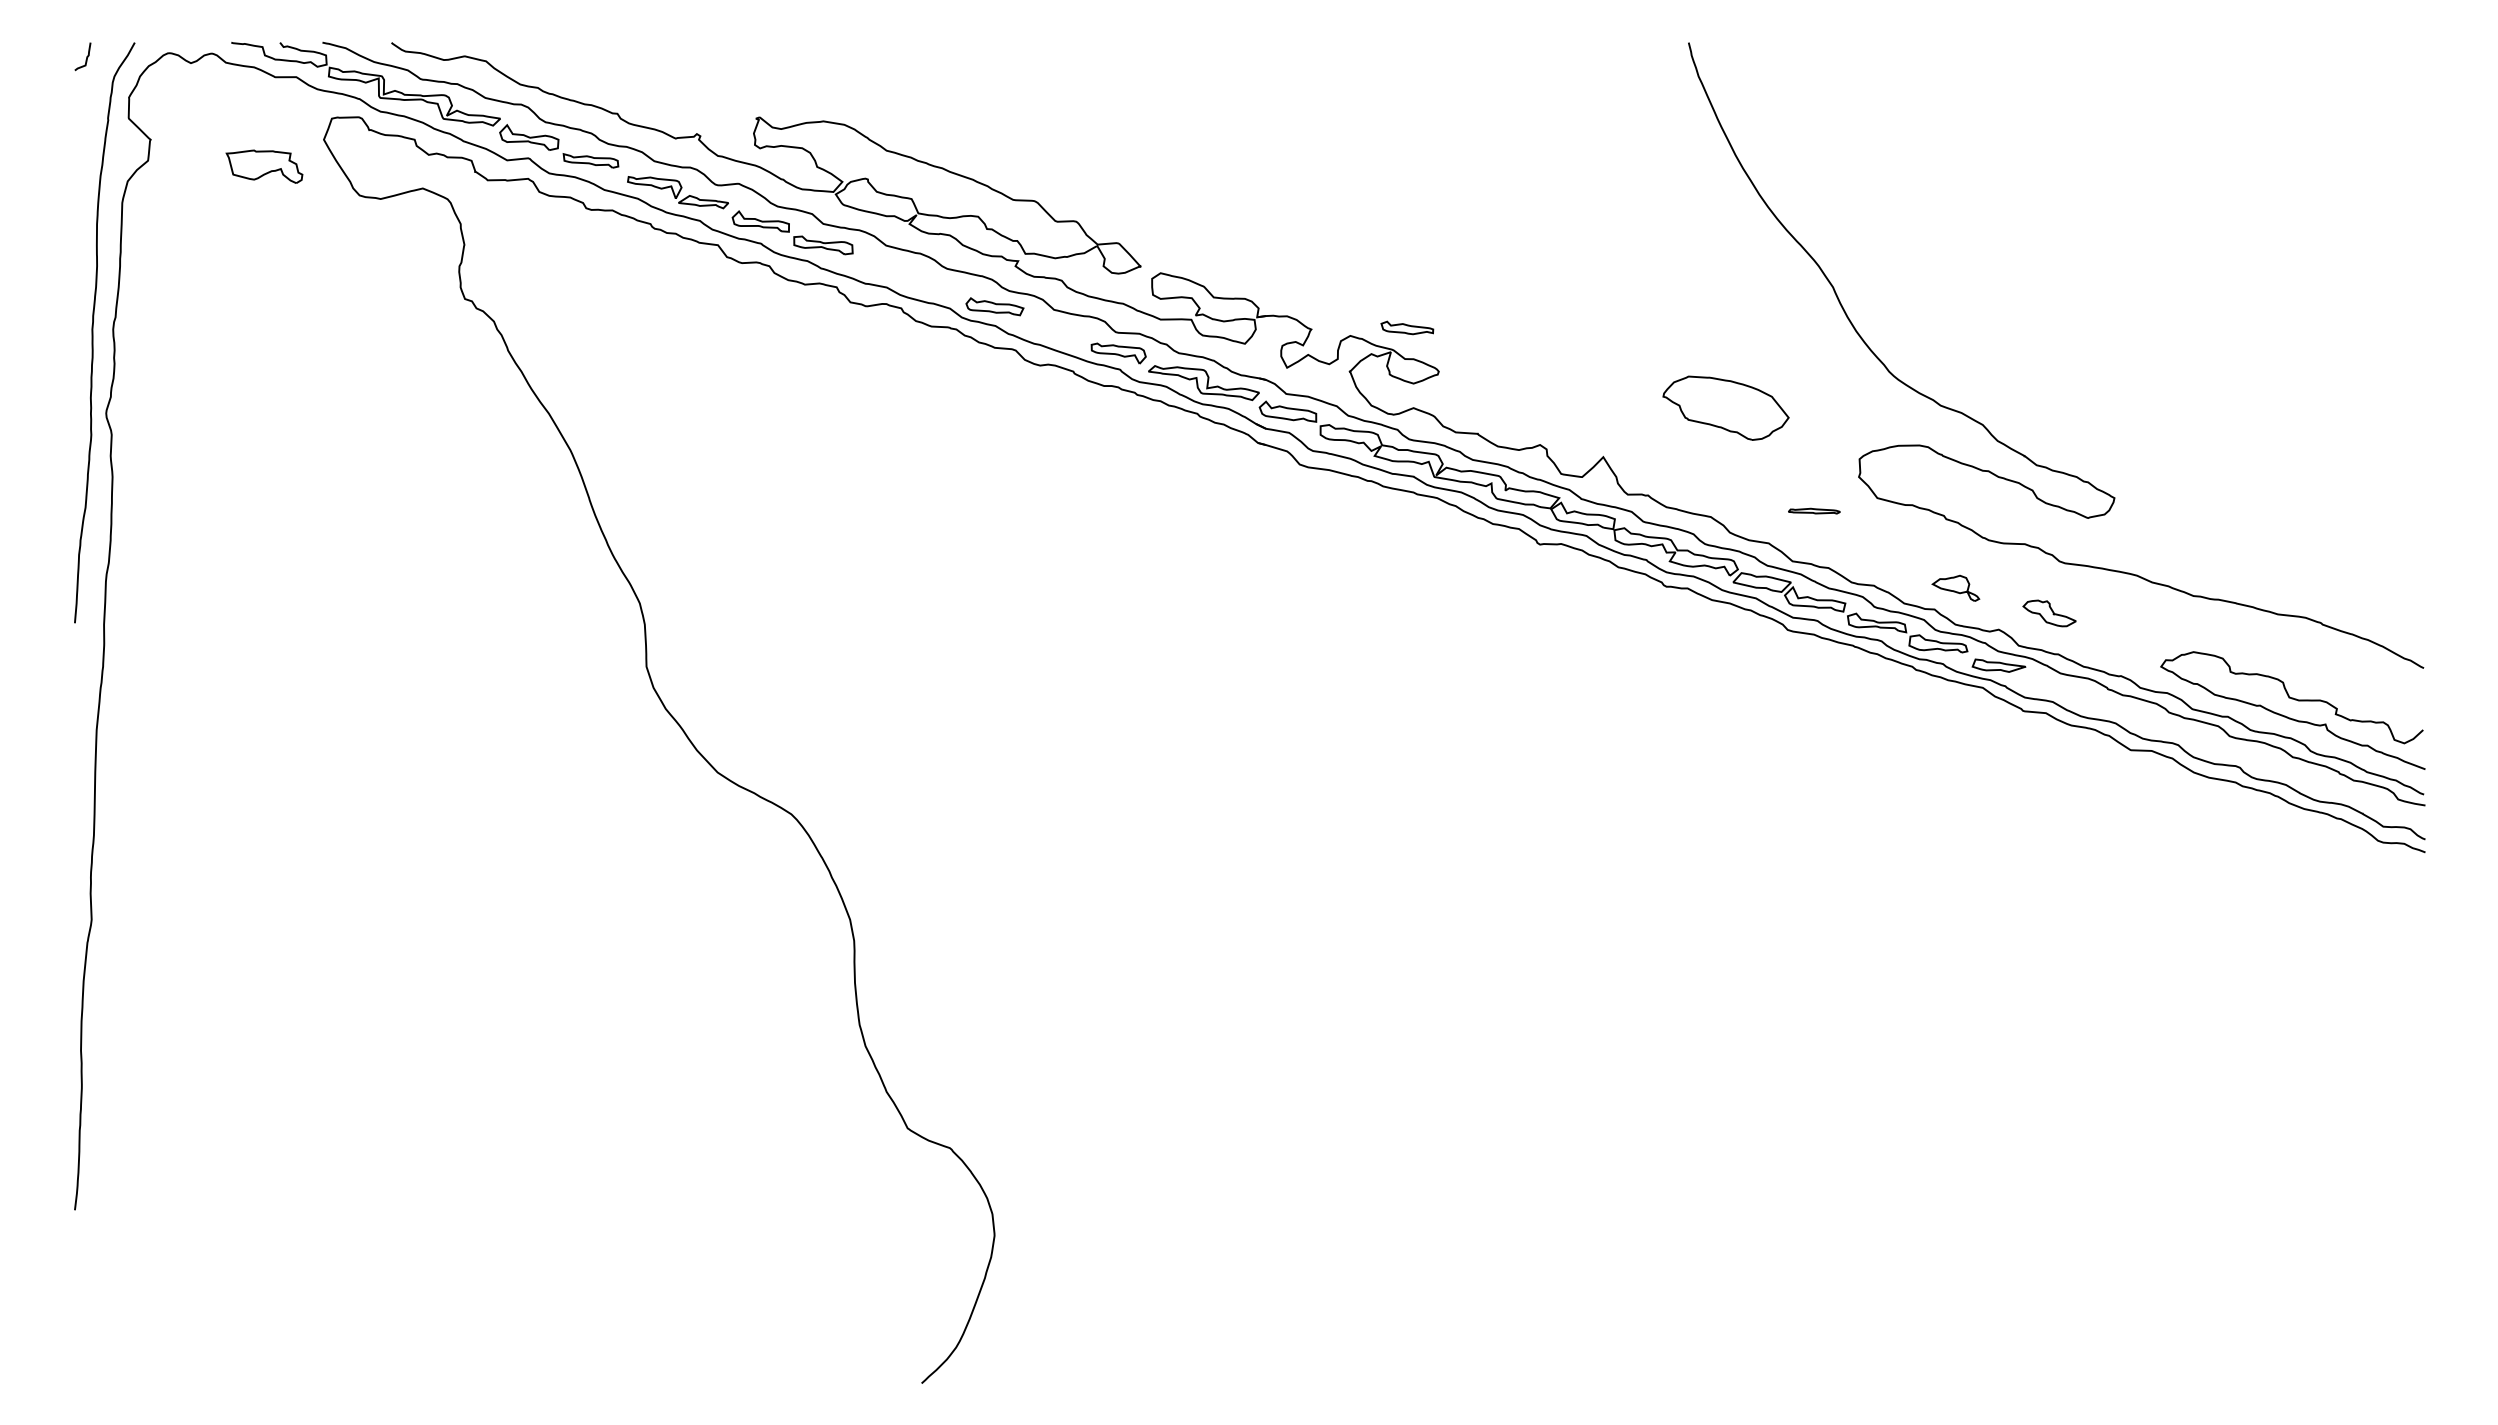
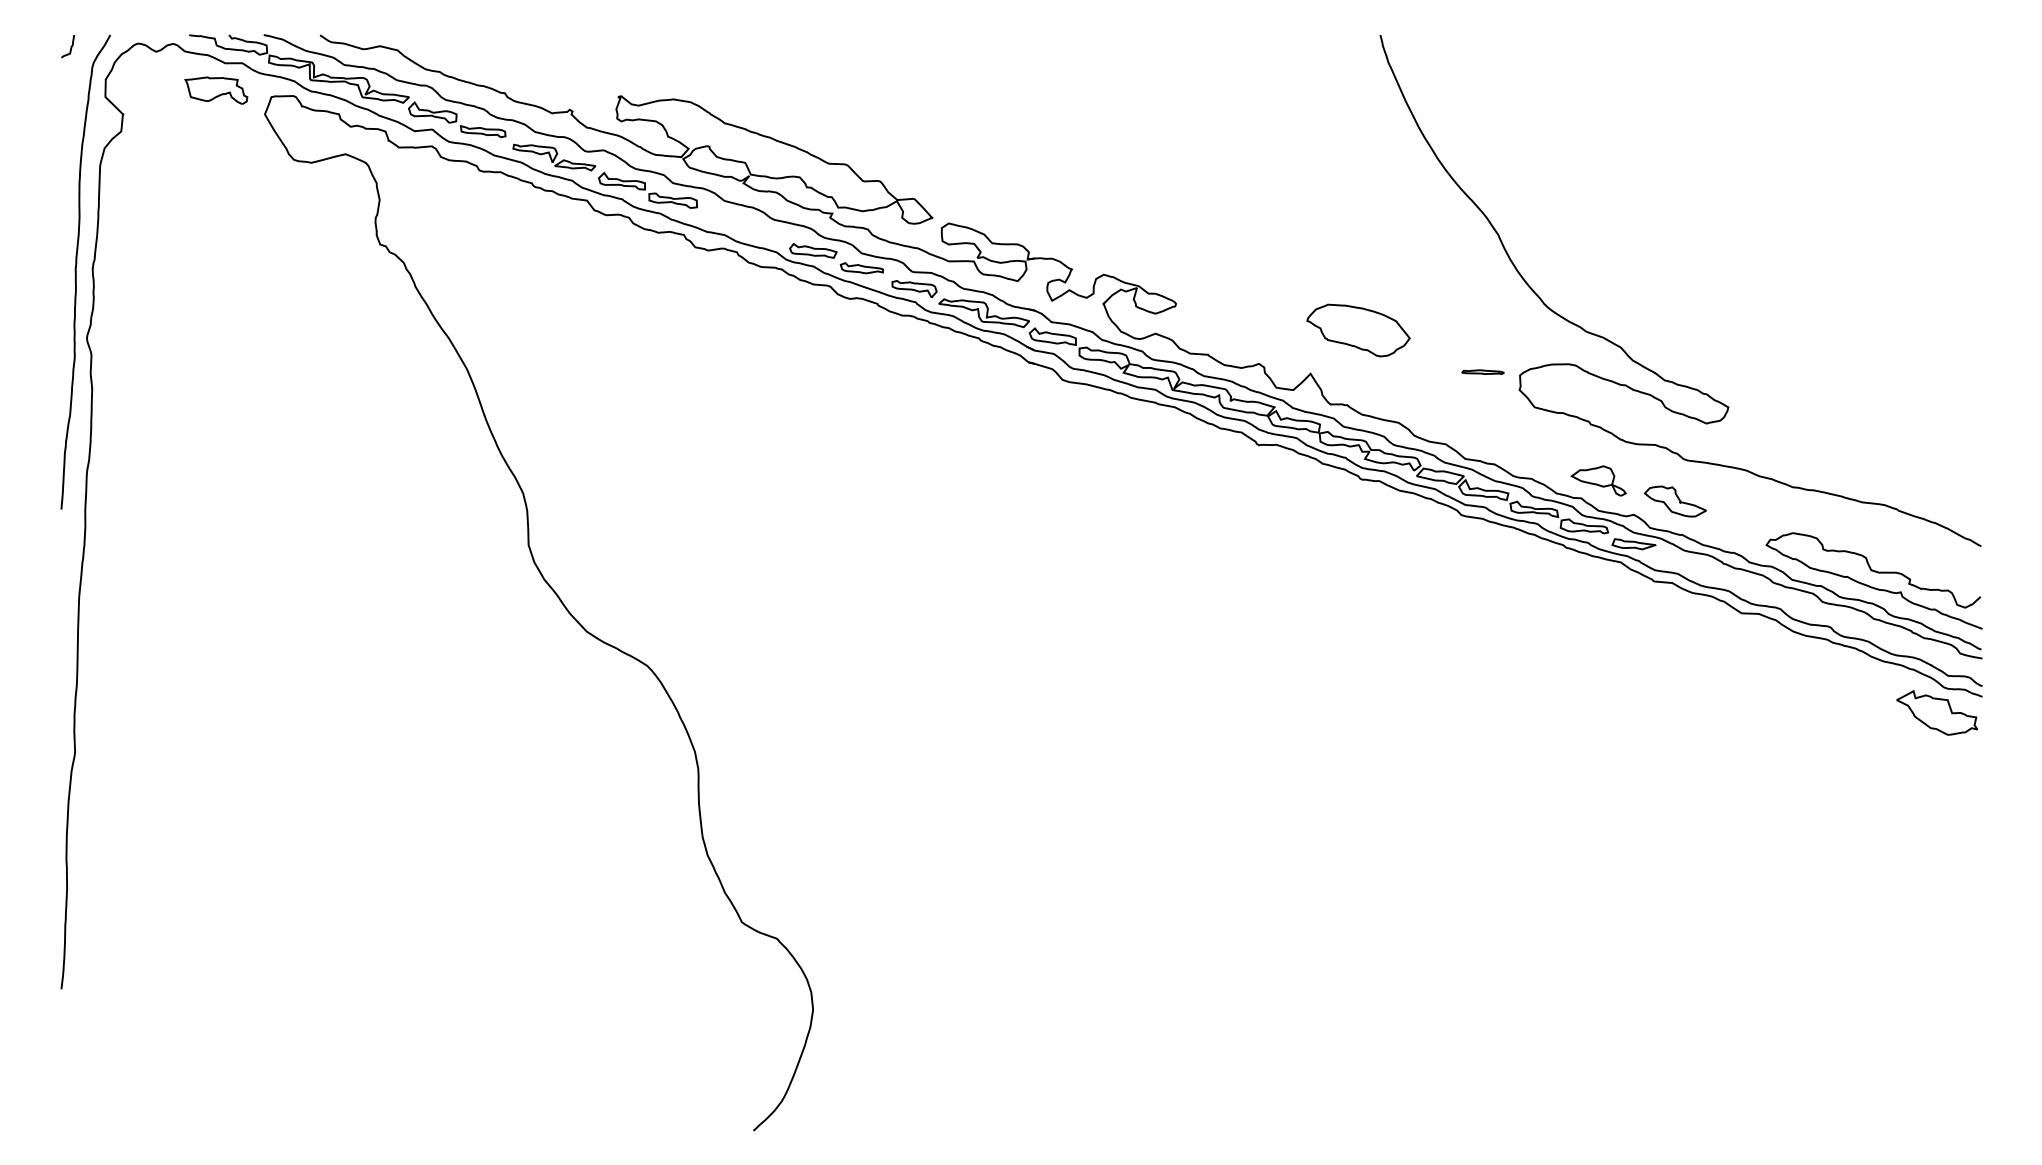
part: (264, 166) -> (216, 90), moved
part: (1407, 327) -> (862, 267), moved
part: (1725, 407) -> (1358, 329), moved
part: (1814, 510) -> (1483, 371), moved
part: (1955, 588) -> (1598, 481), size x1.43
part: (2049, 613) -> (1675, 501), size x1.43
part: (2369, 871) -> (1936, 712), added

